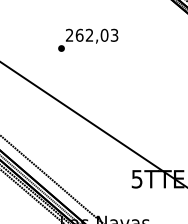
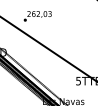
text: (87, 40) -> (37, 16), moved

